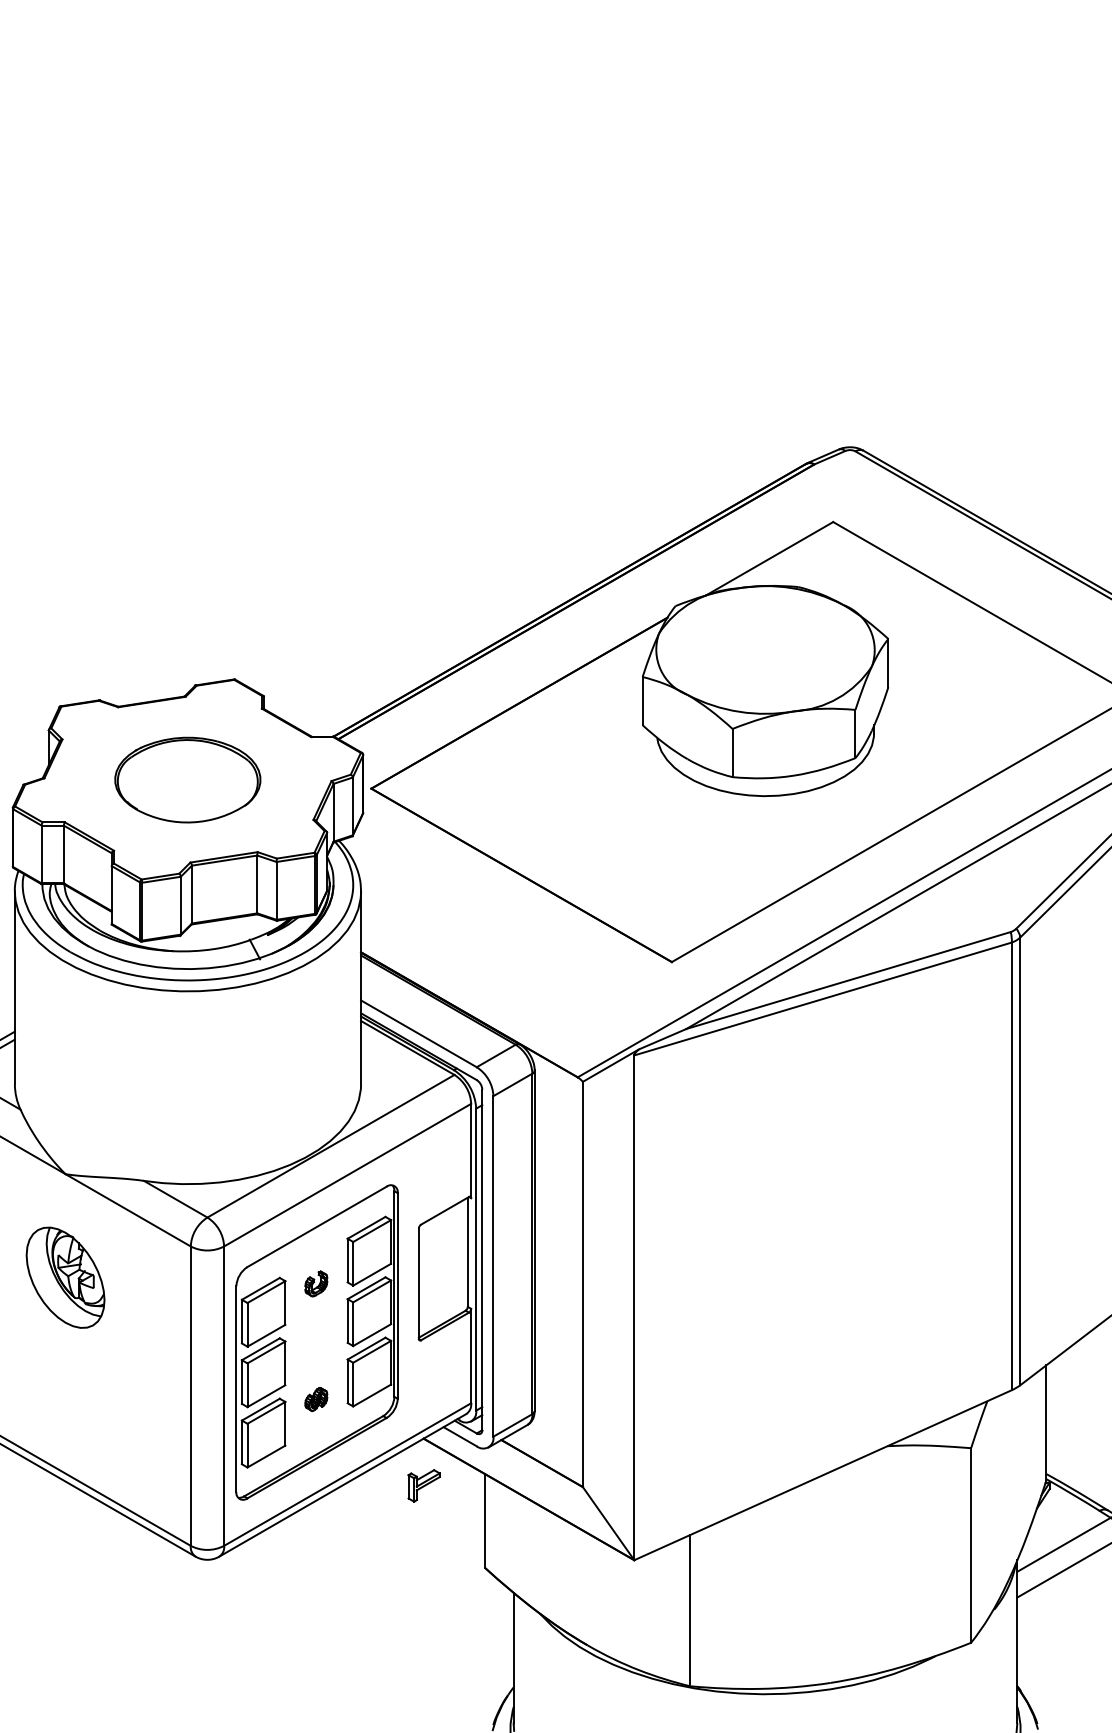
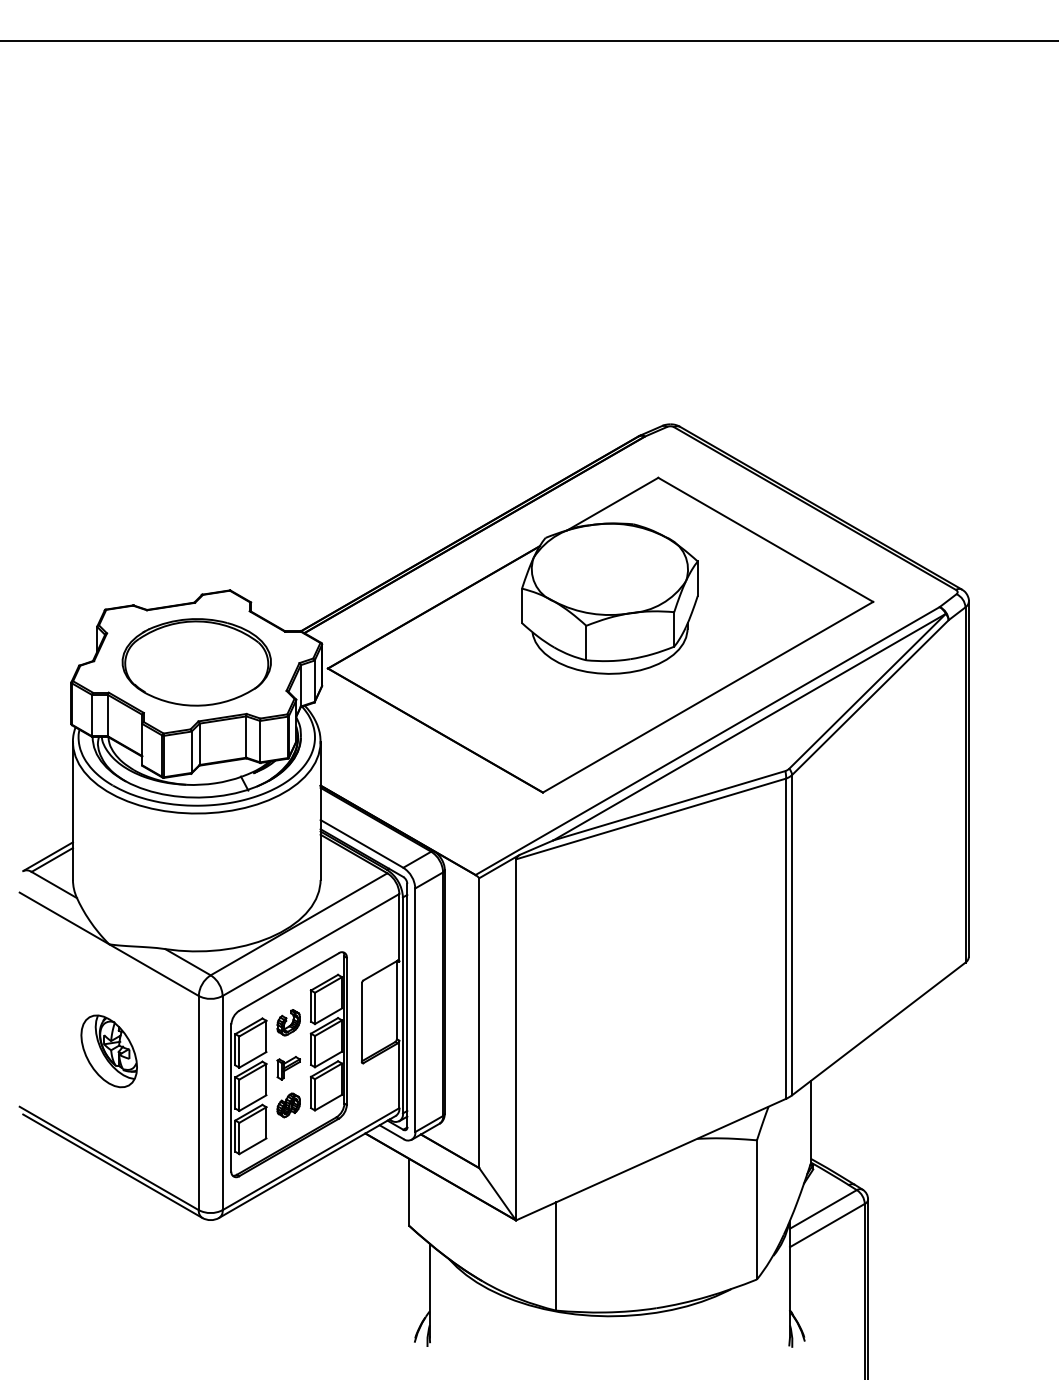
part: (187, 780) -> (196, 662), size x1.43
part: (64, 1277) -> (108, 1051), moved
part: (316, 1283) -> (288, 1022), size x1.43
part: (316, 1399) -> (288, 1105), size x1.43
part: (423, 1486) -> (288, 1068), moved

